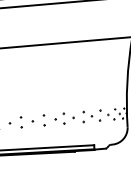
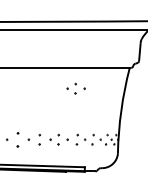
part: (77, 63) -> (75, 88), added
part: (20, 122) -> (17, 139), size x1.4

